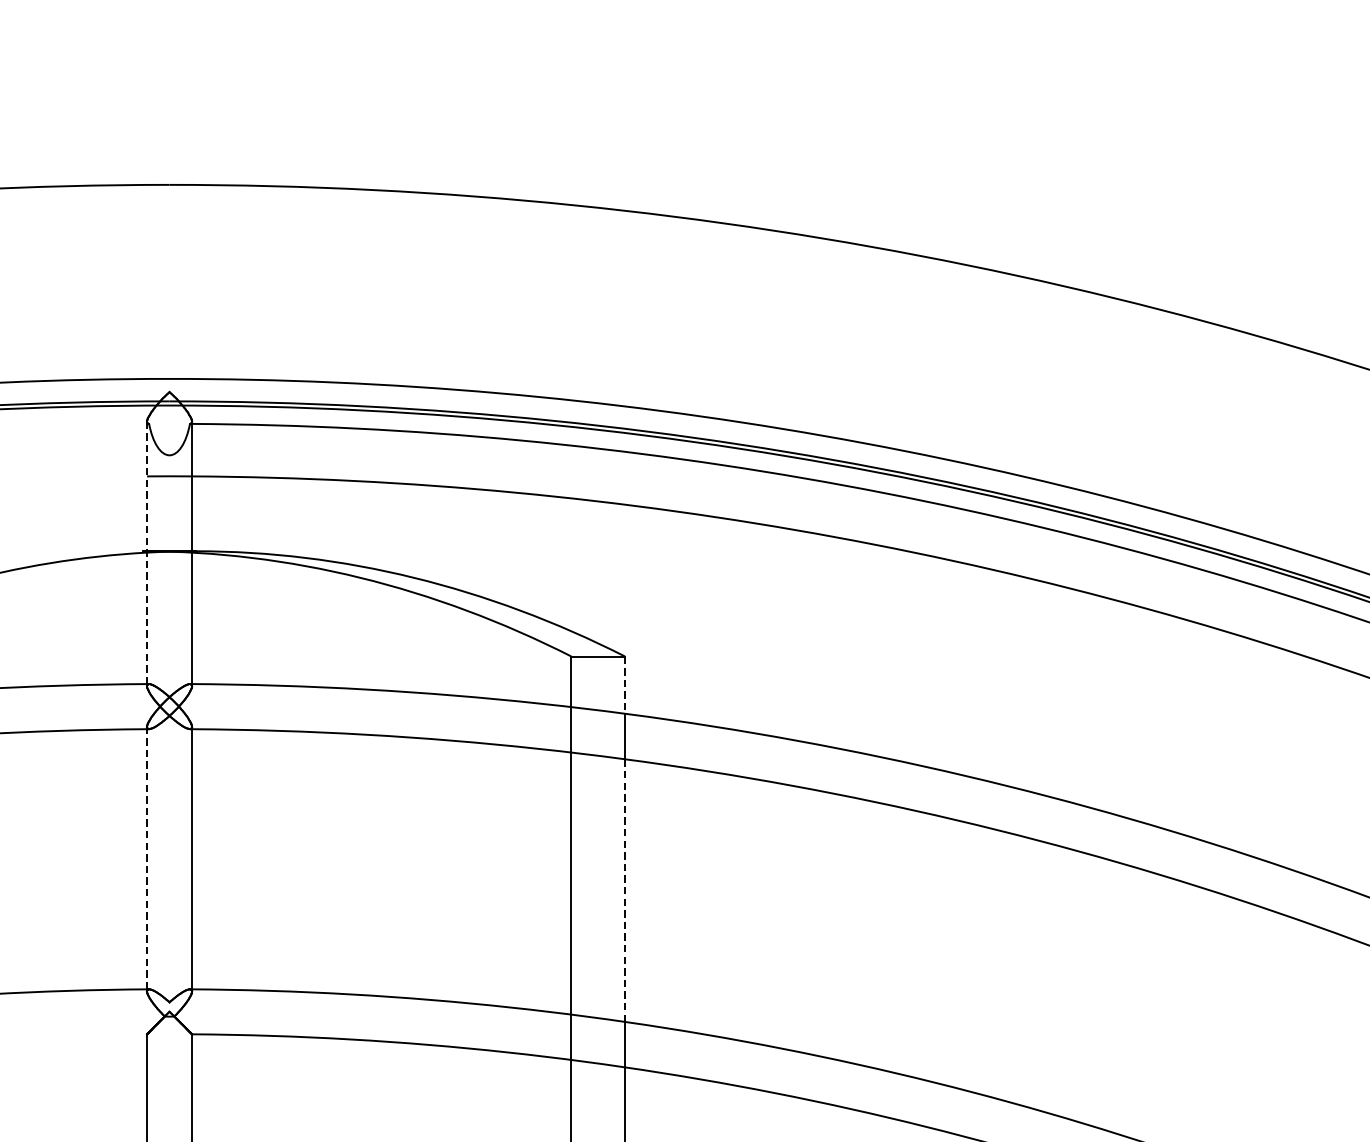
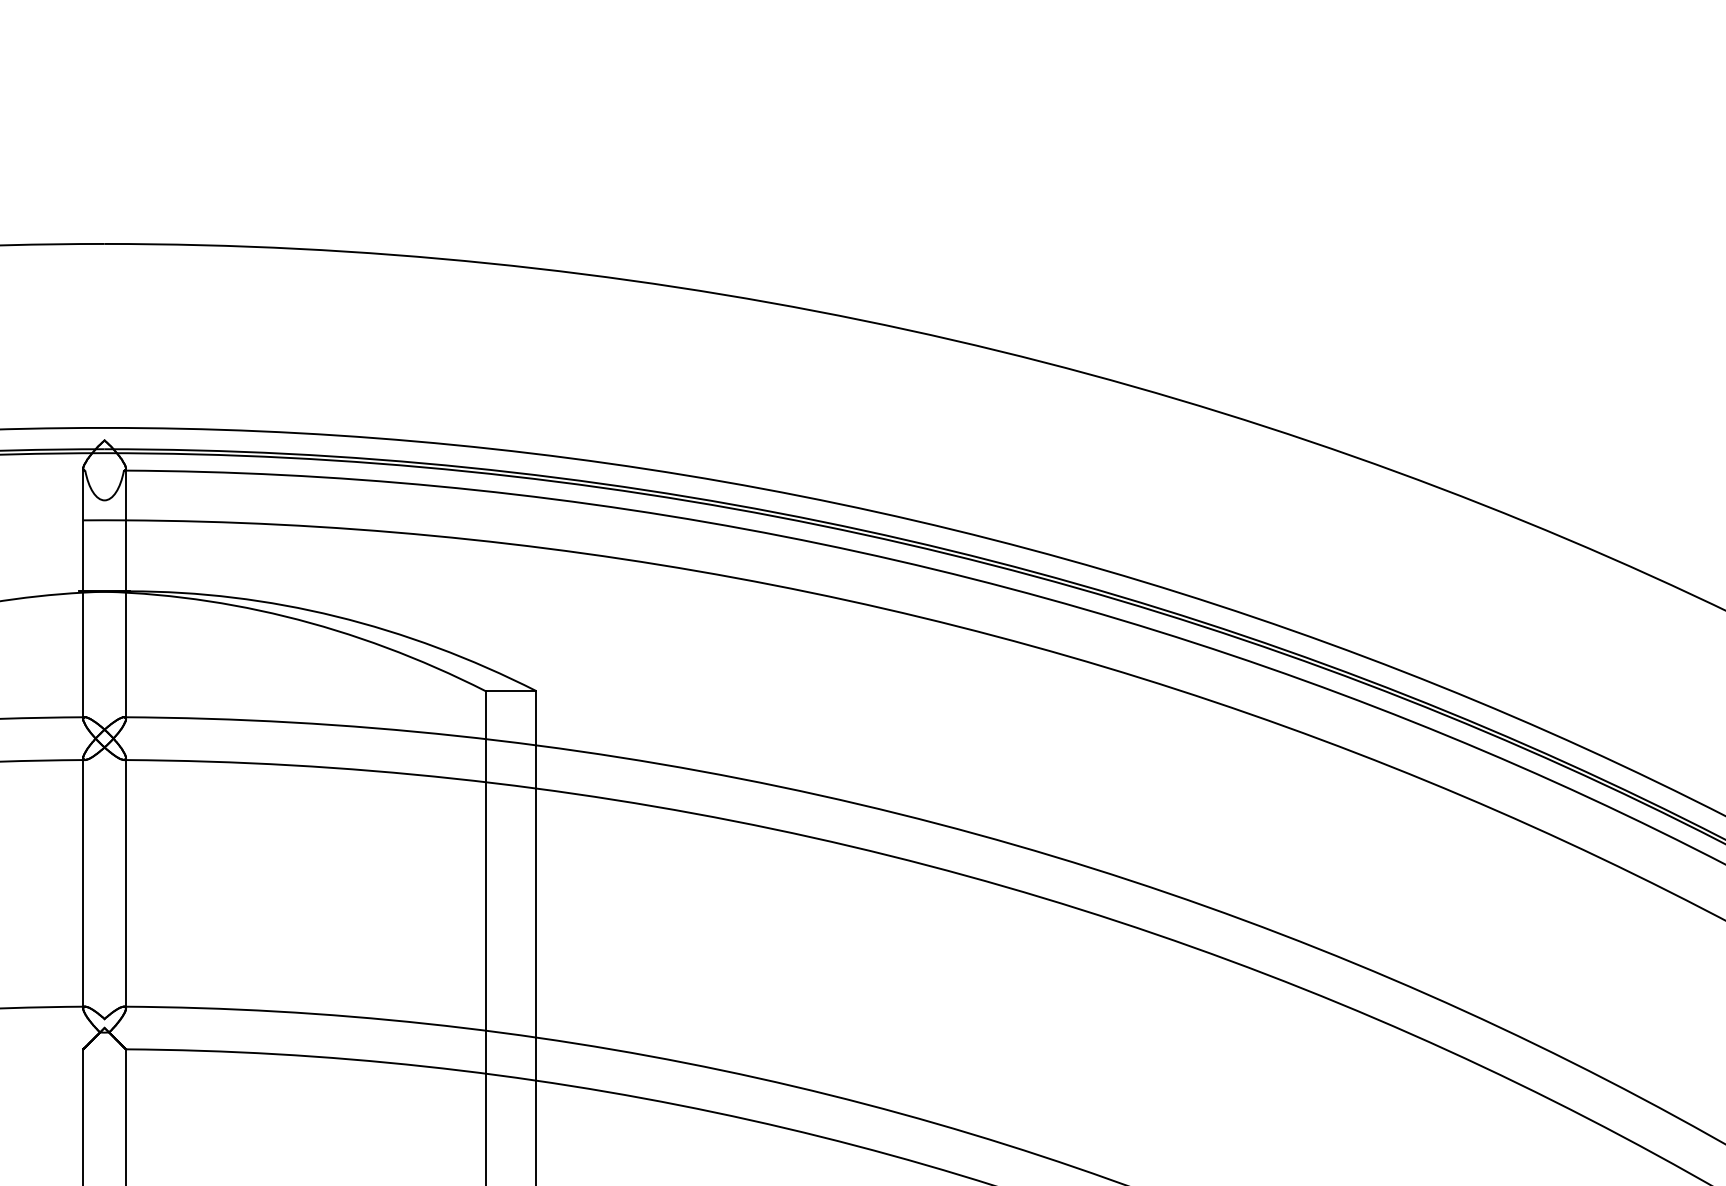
line: (147, 552) -> (83, 592), dashed -> solid
line: (625, 685) -> (536, 718), dashed -> solid
line: (147, 857) -> (83, 881), dashed -> solid
line: (625, 891) -> (536, 913), dashed -> solid

